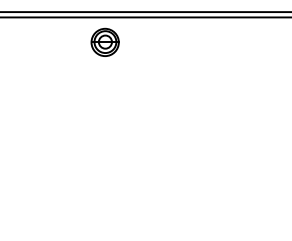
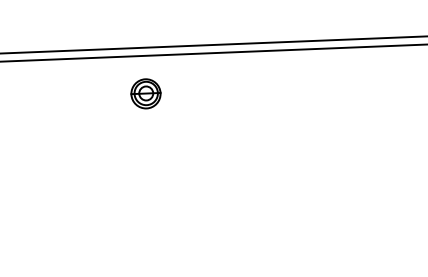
part: (104, 41) -> (144, 92), size x0.7

